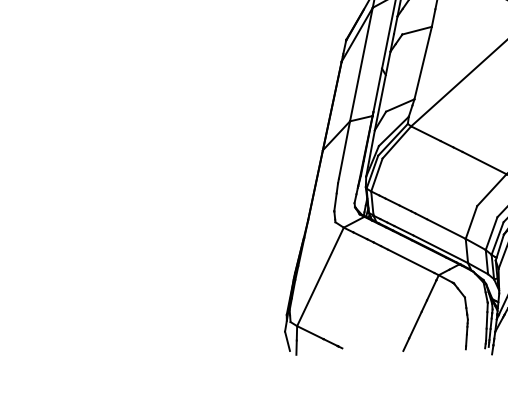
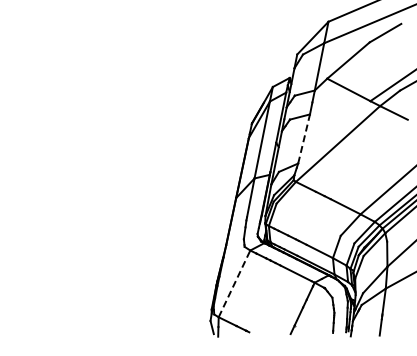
line: (423, 62) -> (304, 138), solid -> dashed
line: (320, 276) -> (234, 283), solid -> dashed

